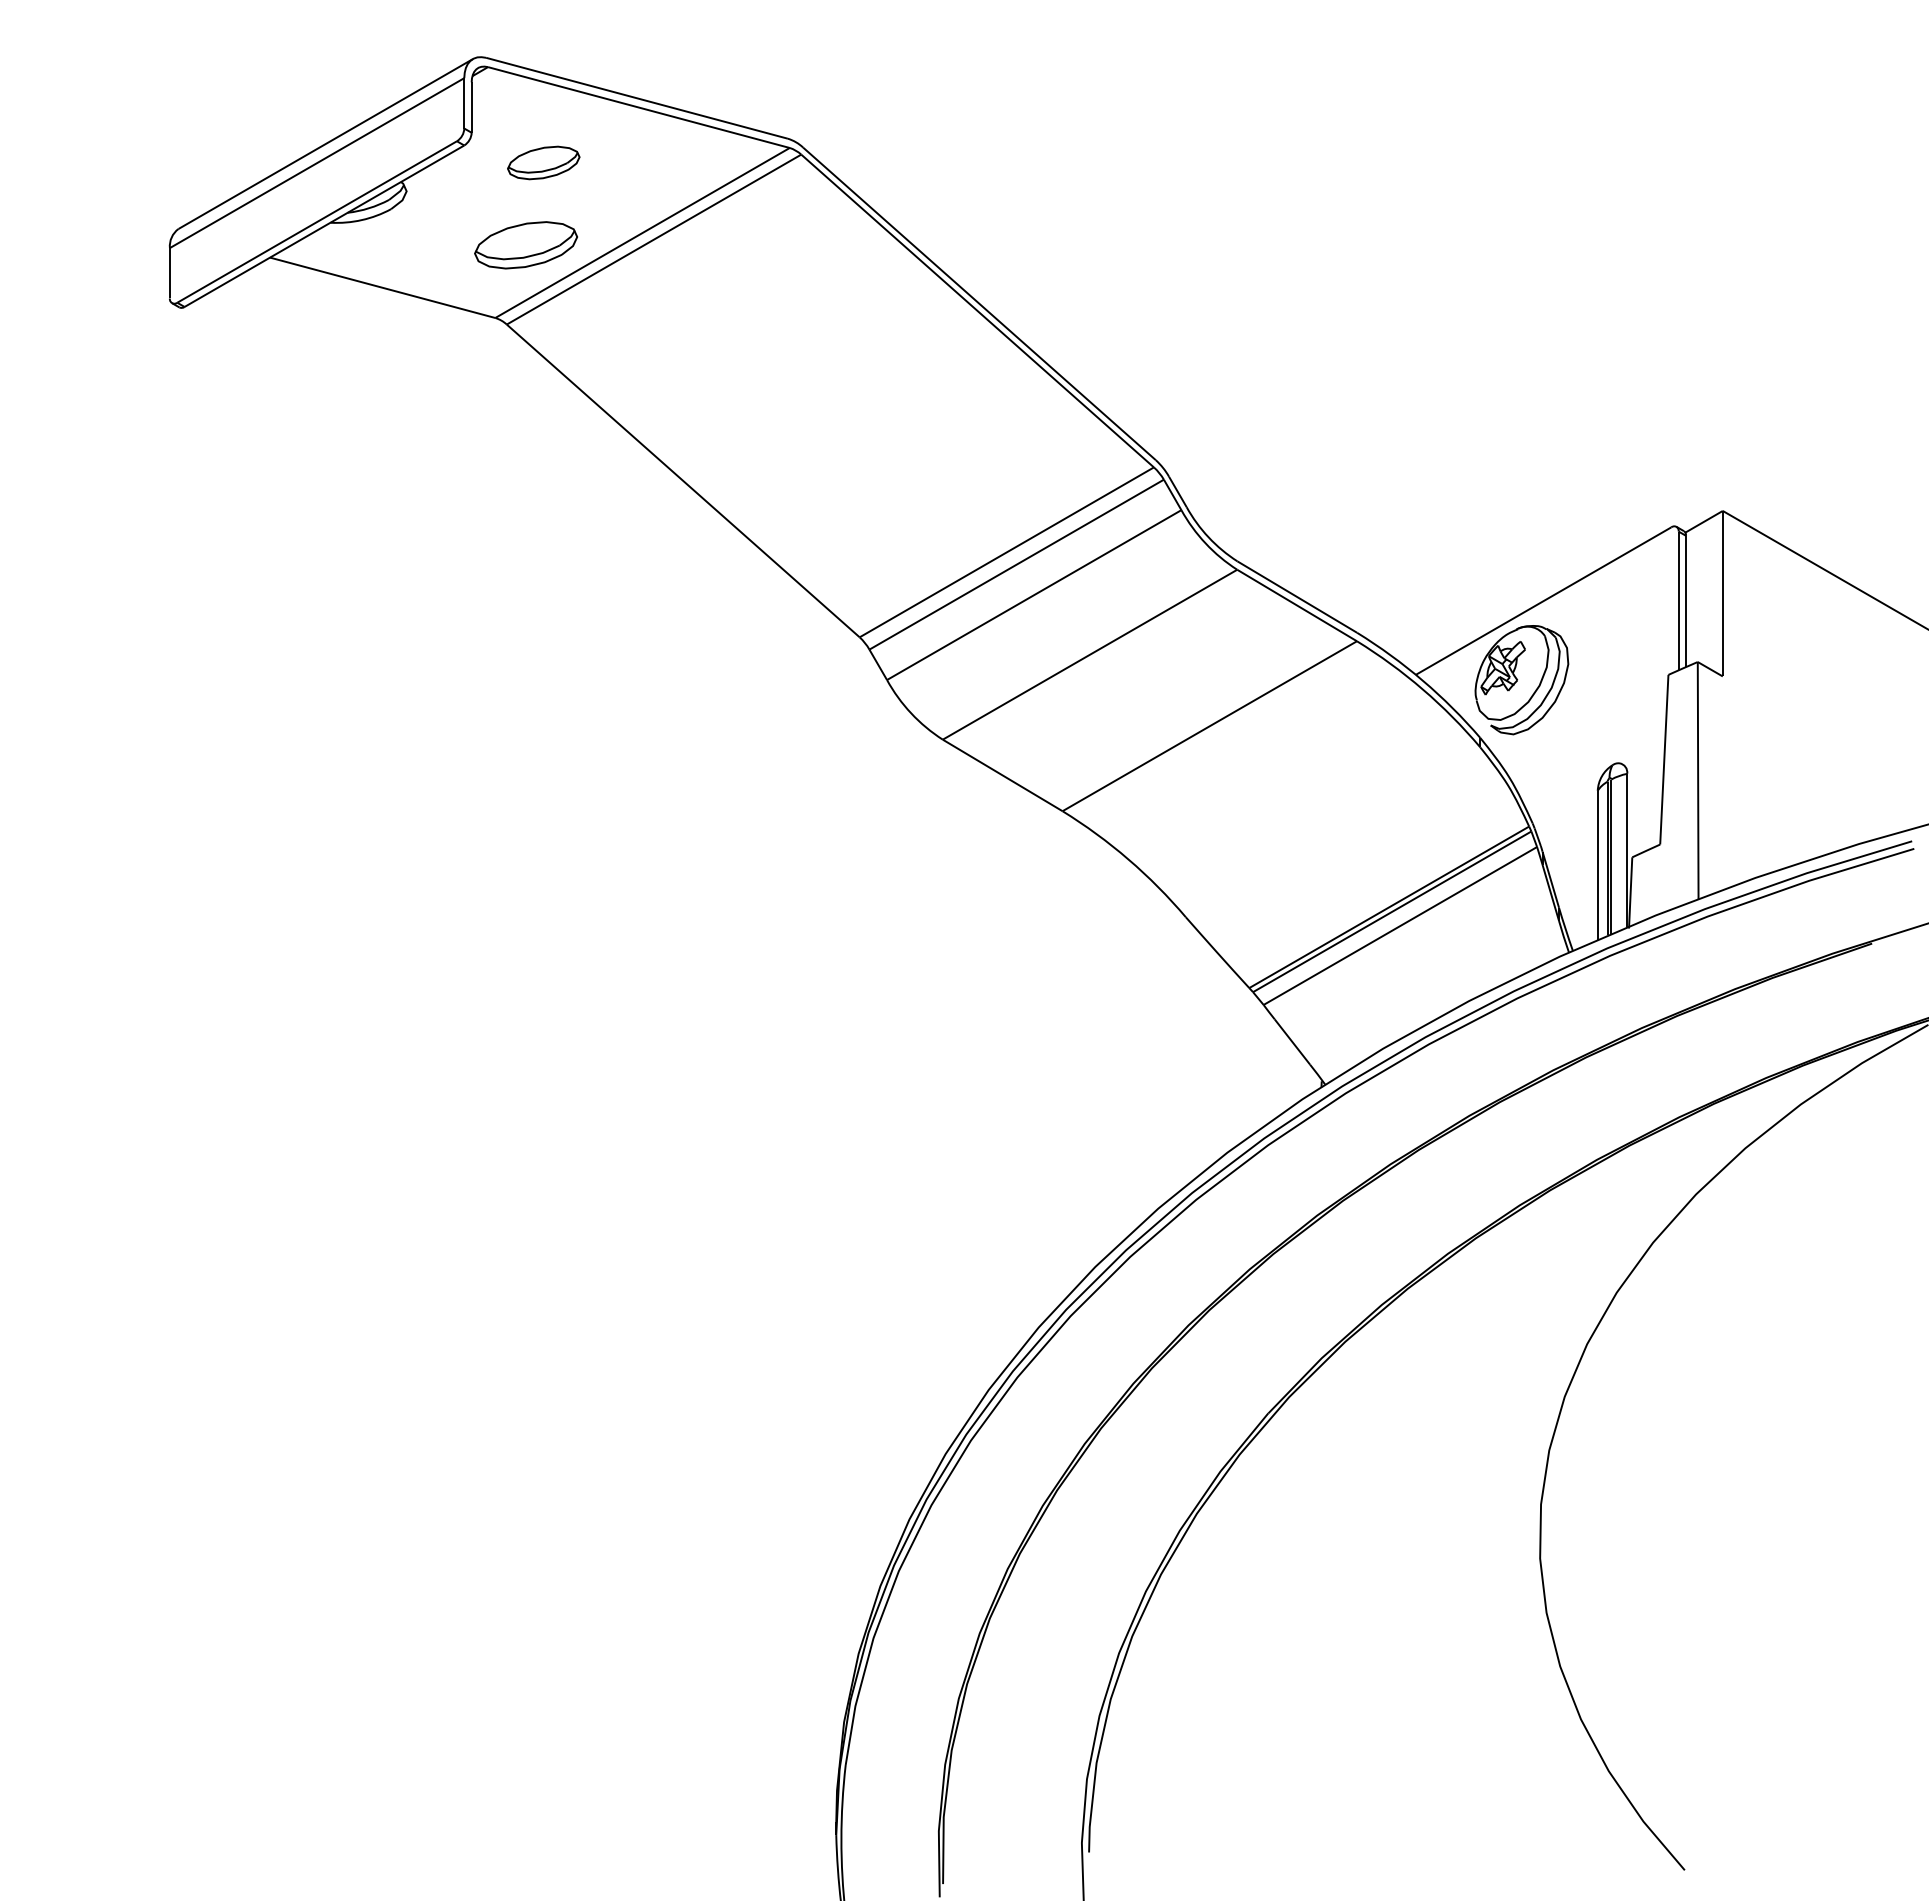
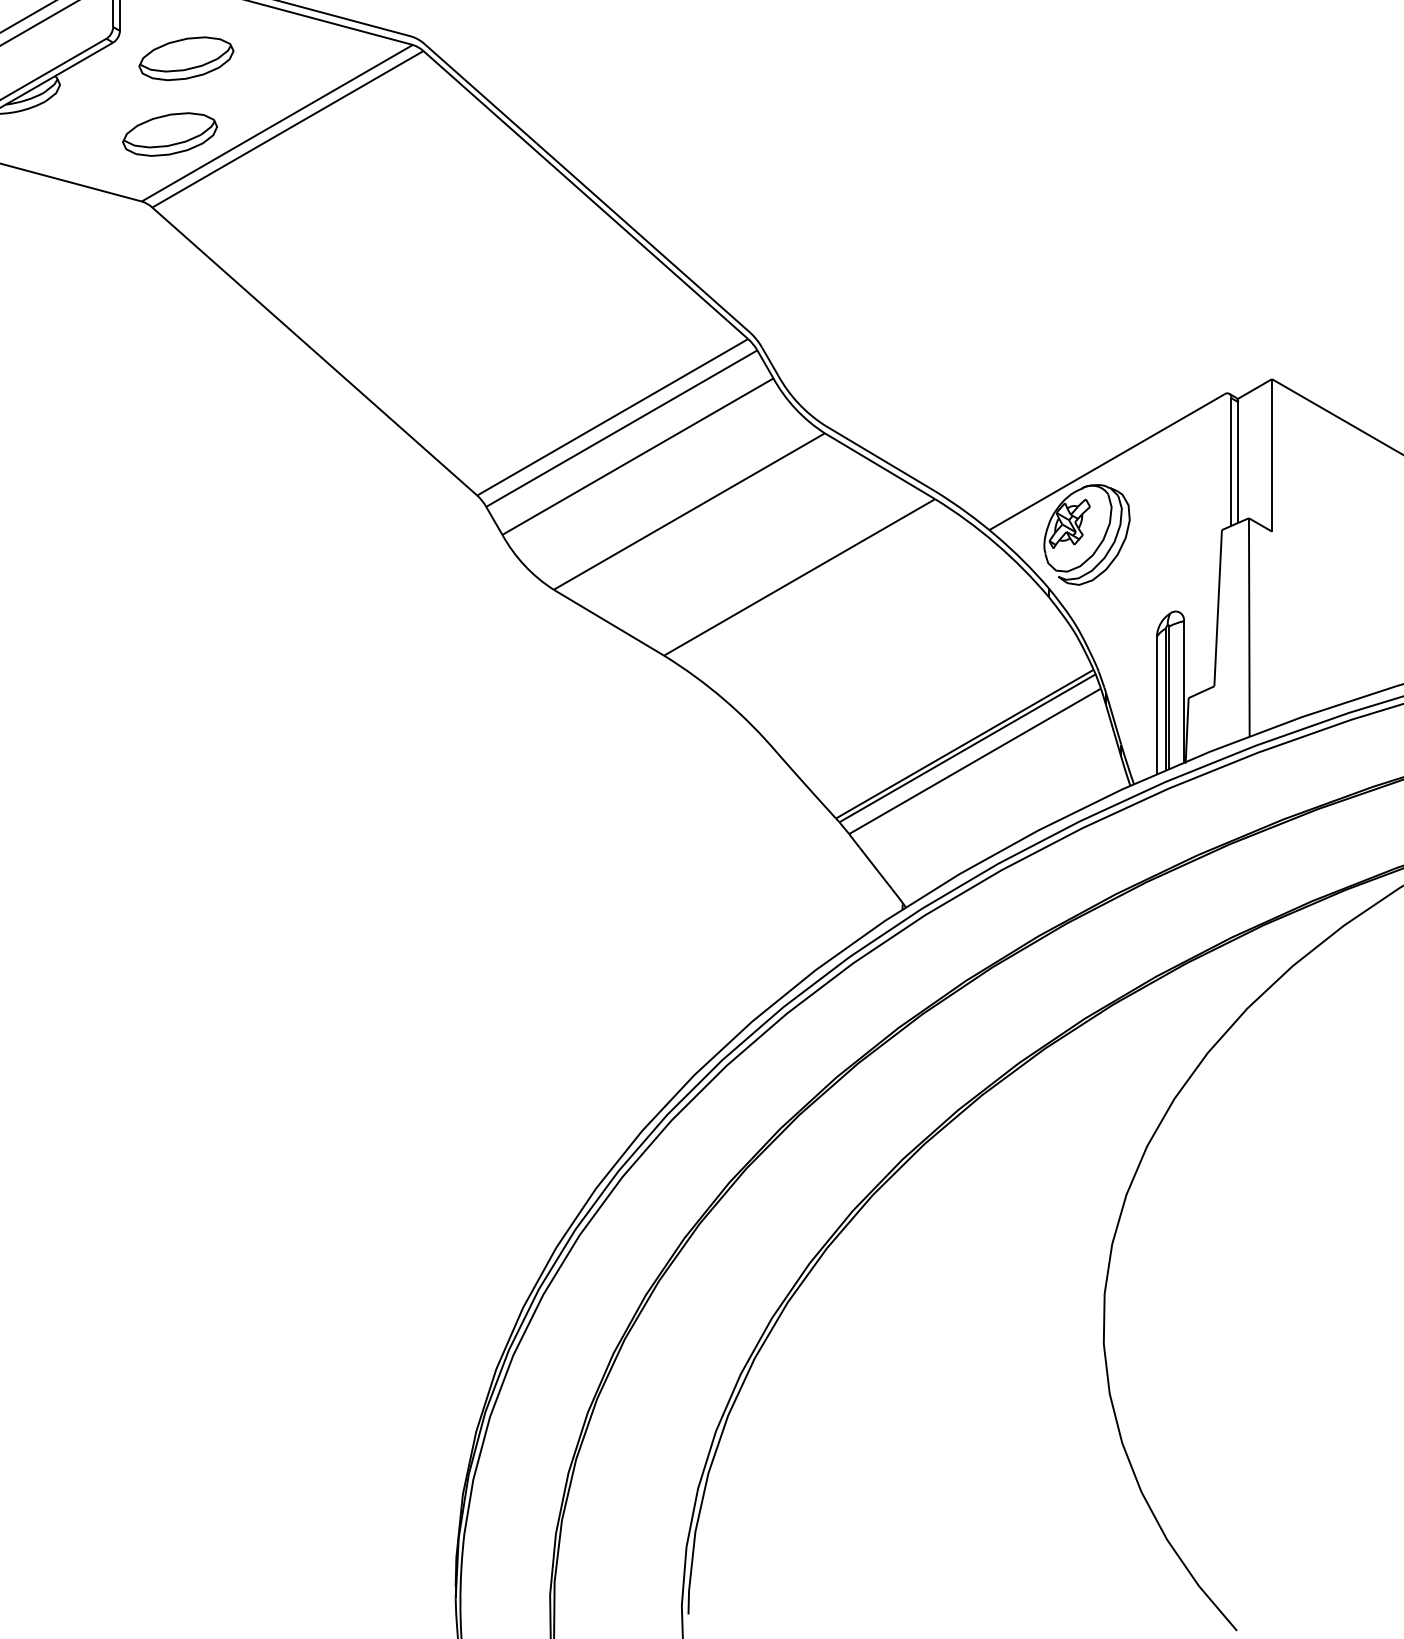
part: (543, 162) -> (186, 58), size x1.43

